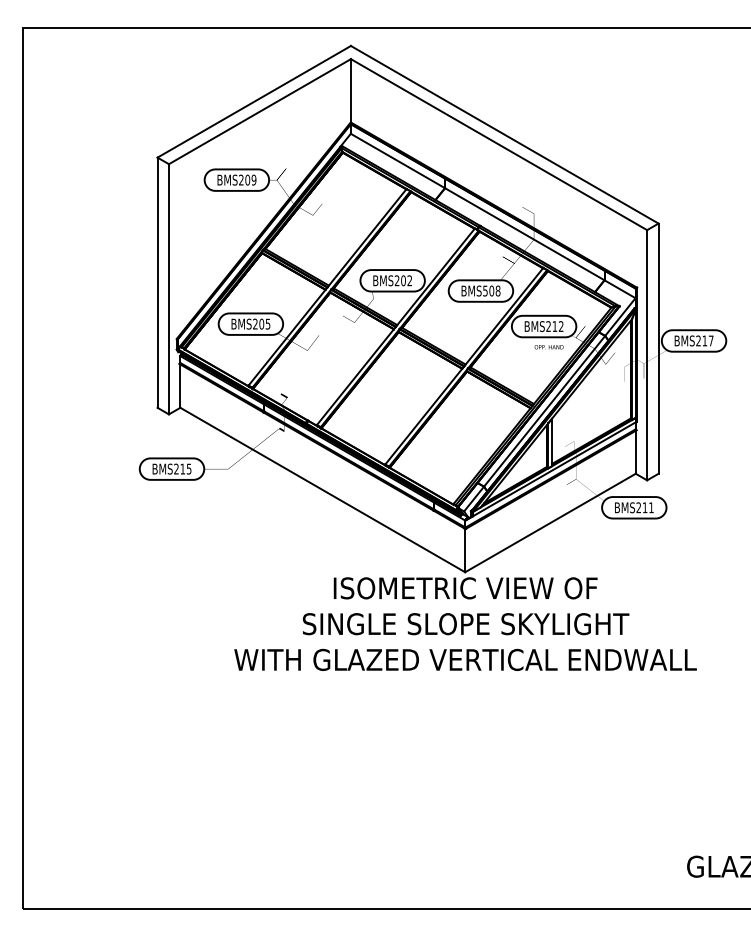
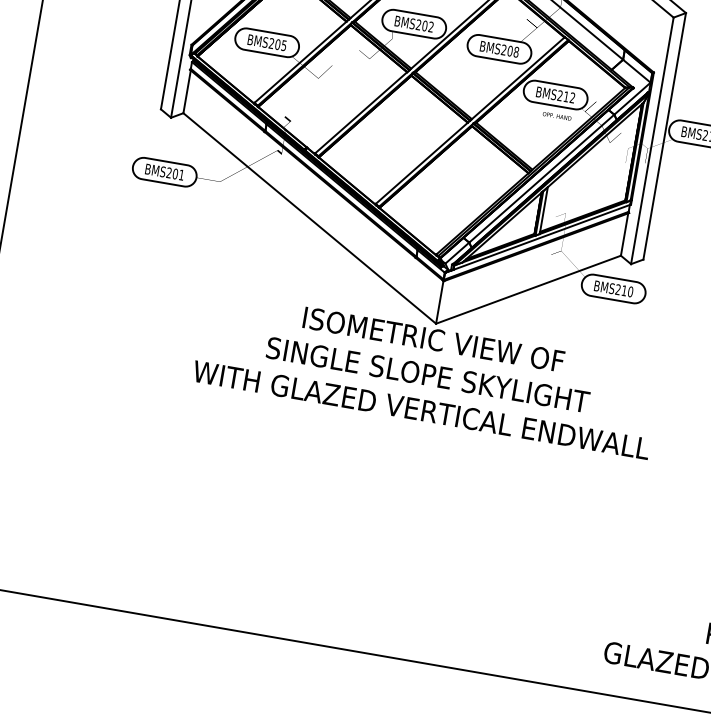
text: (485, 290) -> (504, 49), BMS508 -> BMS208
text: (185, 468) -> (178, 173), BMS215 -> BMS201
text: (651, 507) -> (630, 291), BMS211 -> BMS210

